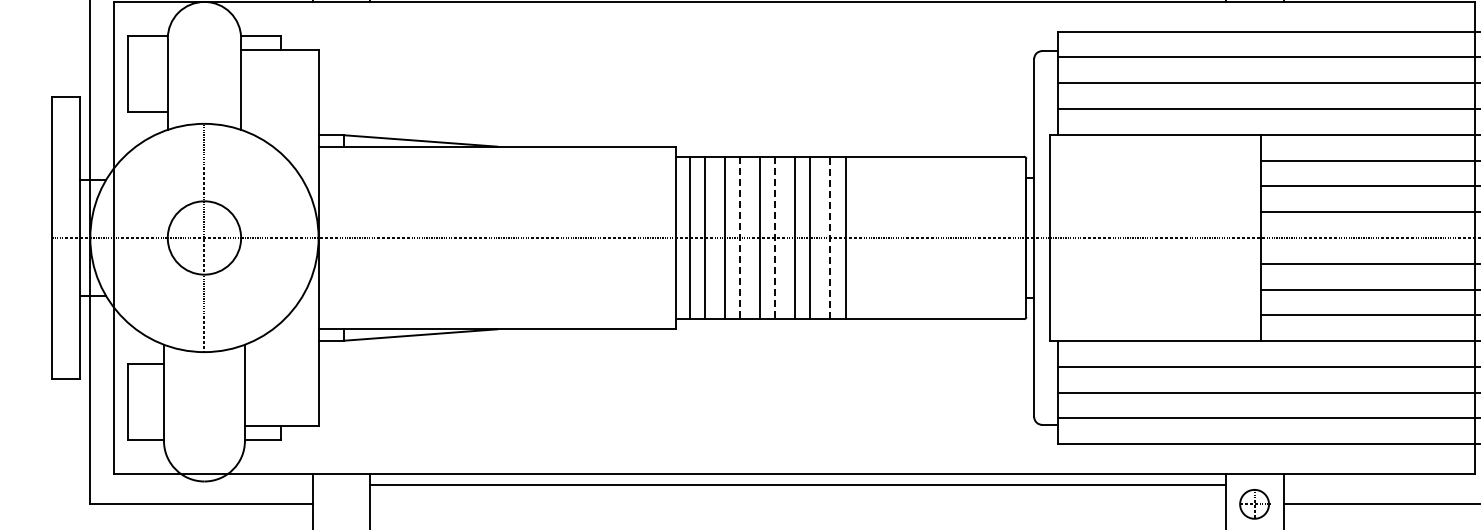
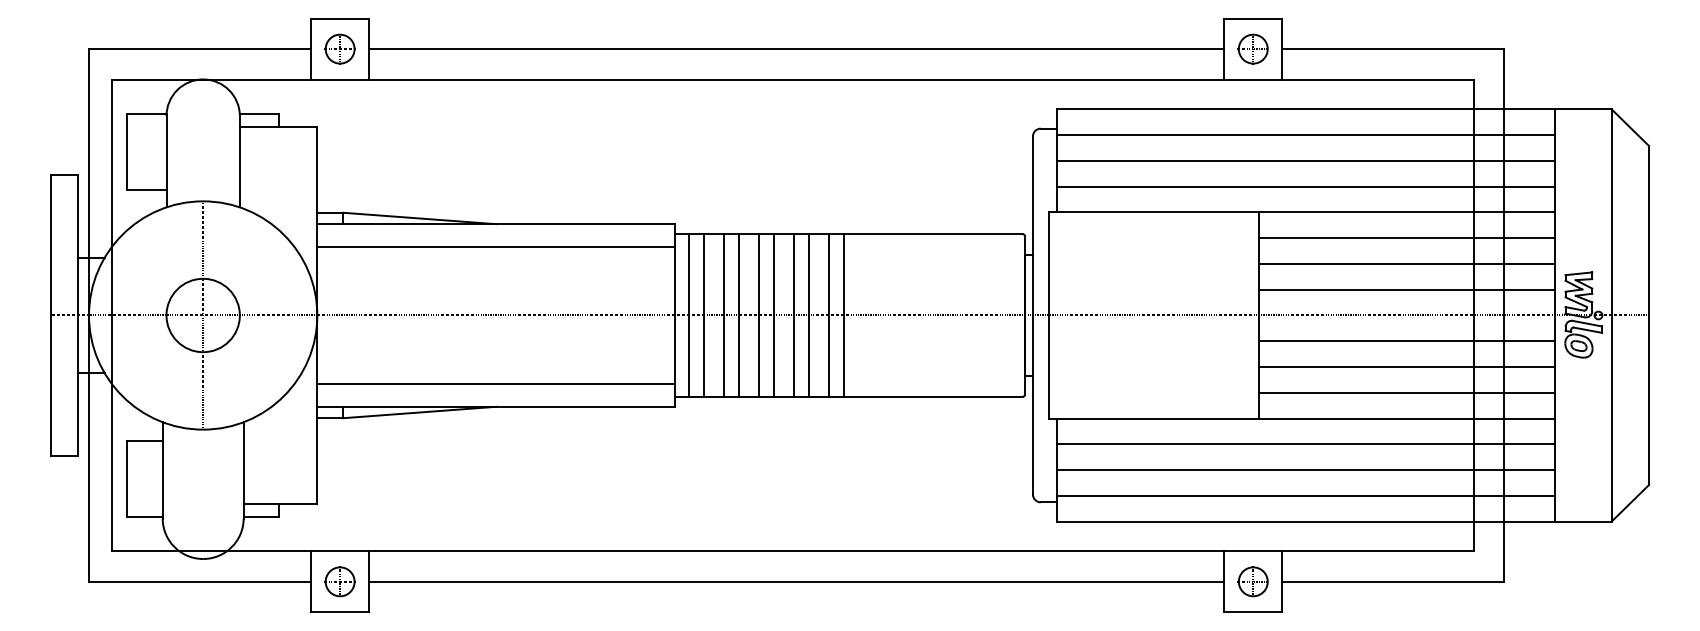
line: (496, 170) -> (495, 247), added
line: (740, 238) -> (739, 315), dashed -> solid
line: (775, 238) -> (774, 315), dashed -> solid
line: (829, 238) -> (828, 315), dashed -> solid
line: (496, 306) -> (495, 383), added
line: (797, 485) -> (796, 581), moved
part: (340, 504) -> (339, 581), added

